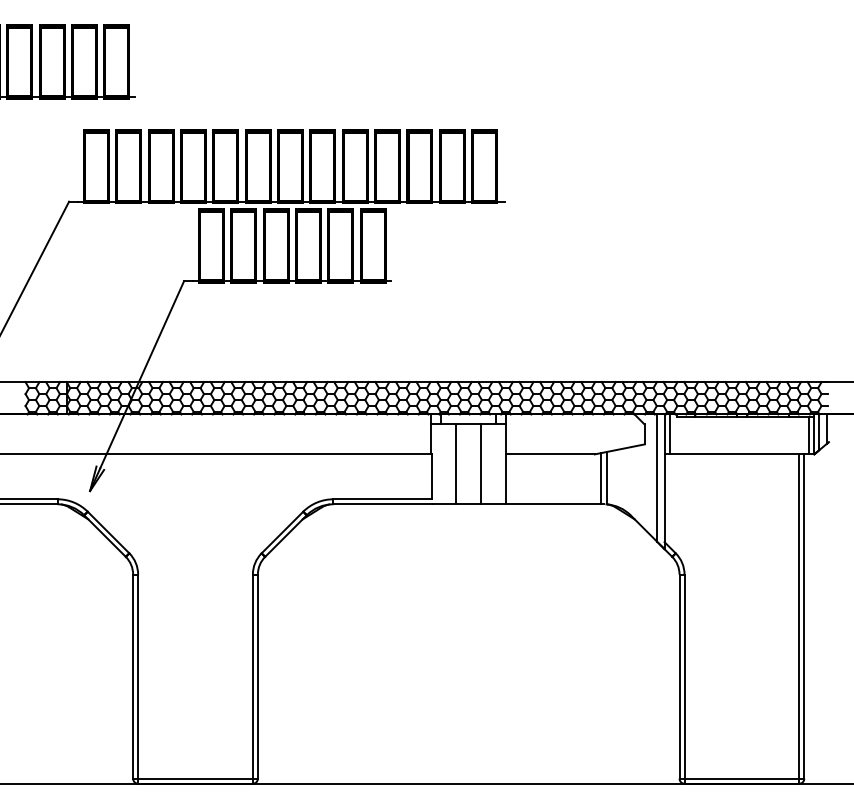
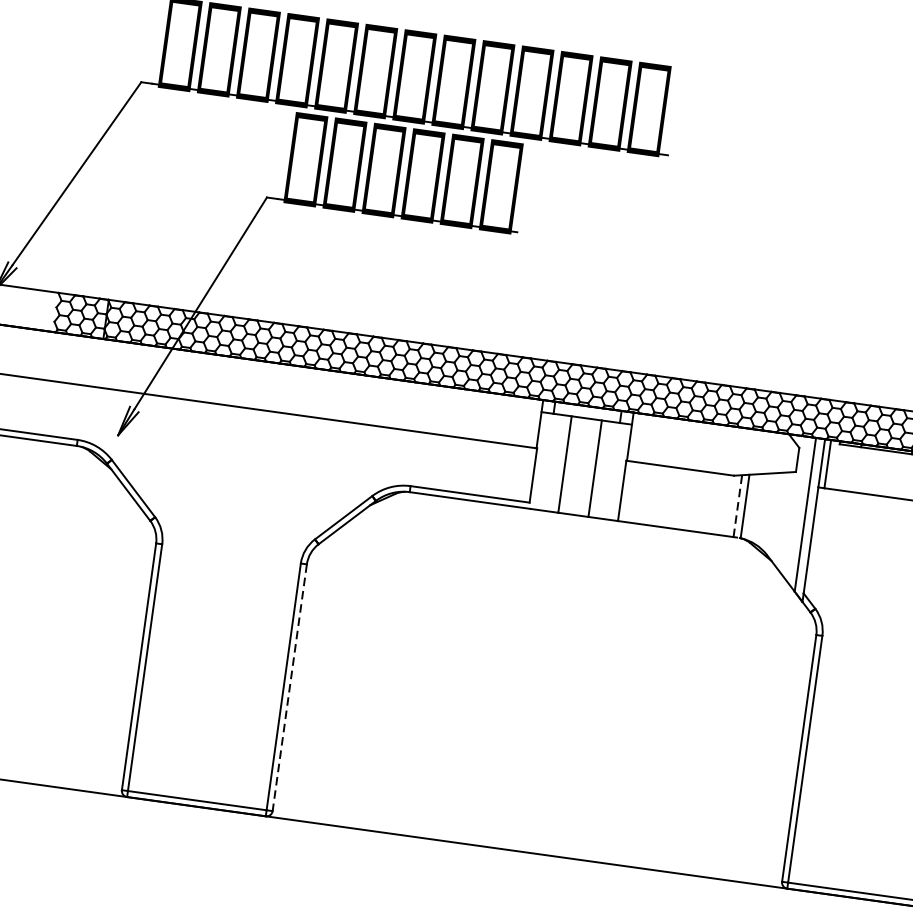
line: (601, 478) -> (738, 505), solid -> dashed
line: (257, 677) -> (289, 688), solid -> dashed

